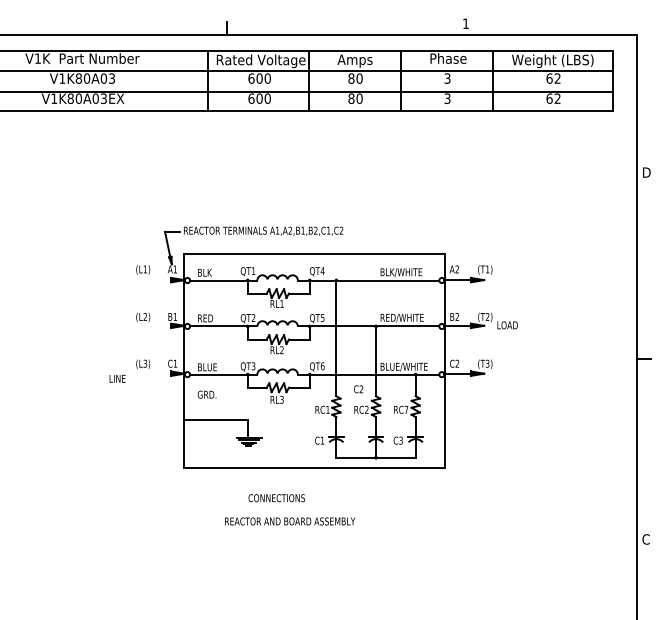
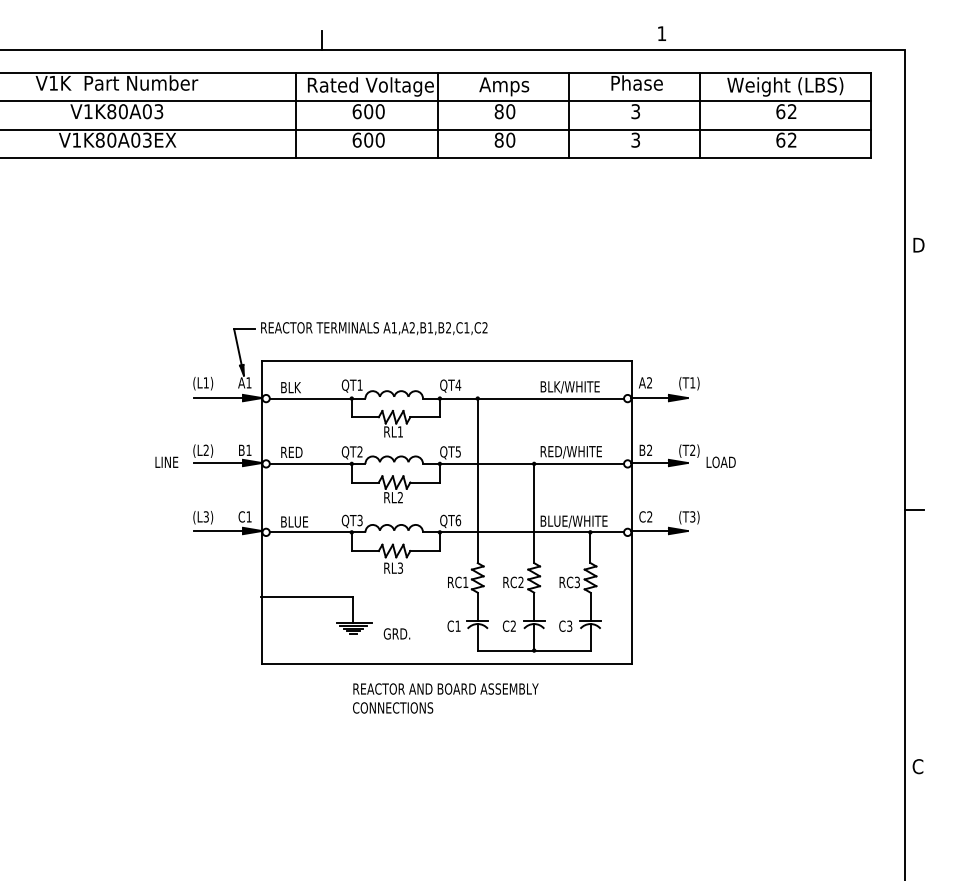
line: (153, 280) -> (218, 398), added
line: (153, 326) -> (218, 463), added
line: (153, 374) -> (218, 531), added
text: (117, 378) -> (166, 461), moved
text: (358, 388) -> (508, 625), moved
text: (206, 394) -> (396, 633), moved
text: (405, 409) -> (576, 582), RC7 -> RC3
text: (289, 521) -> (445, 688), moved

